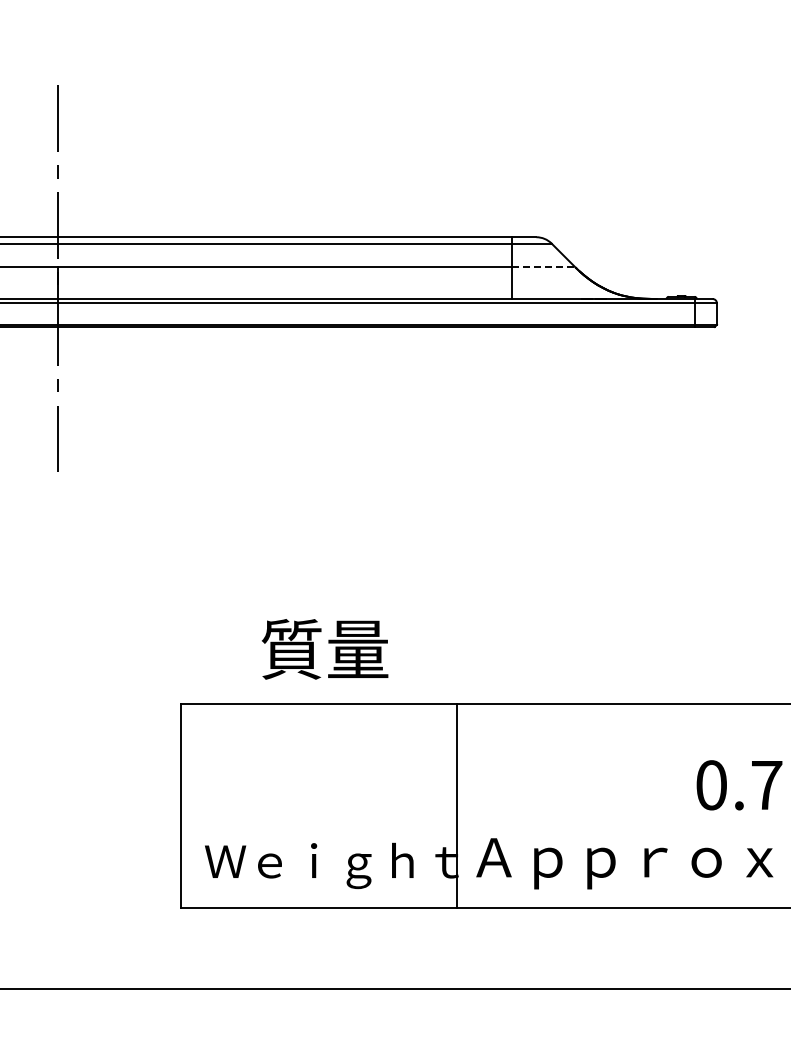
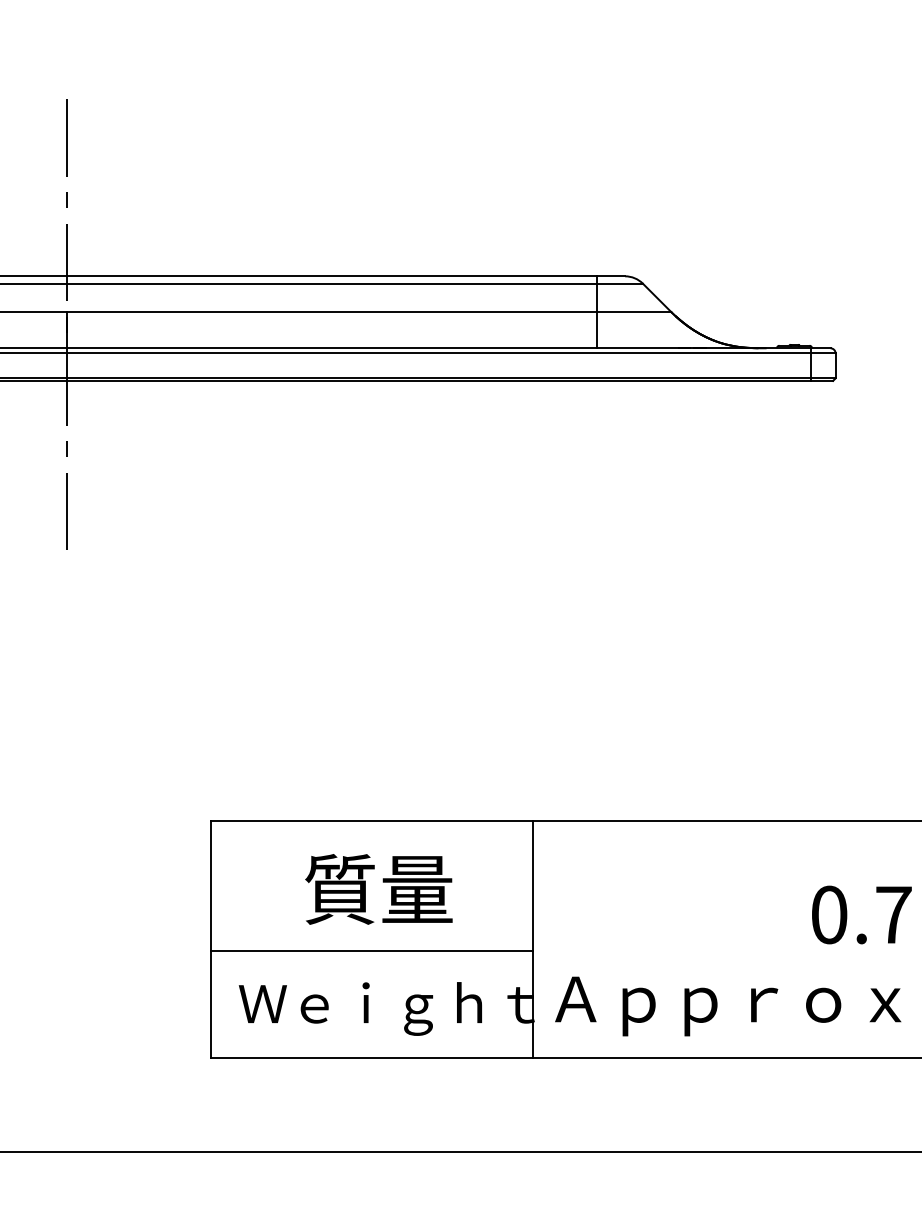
line: (543, 267) -> (633, 311), dashed -> solid
text: (325, 649) -> (379, 889), moved
line: (318, 815) -> (371, 950), added

